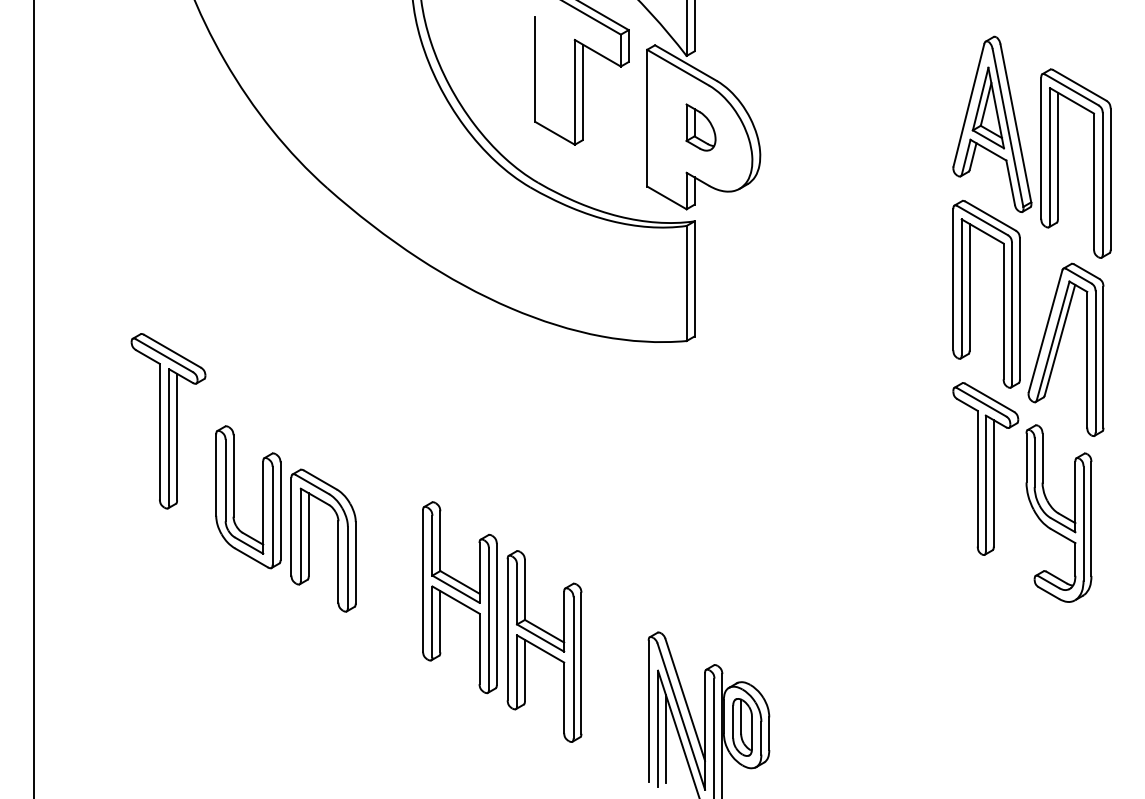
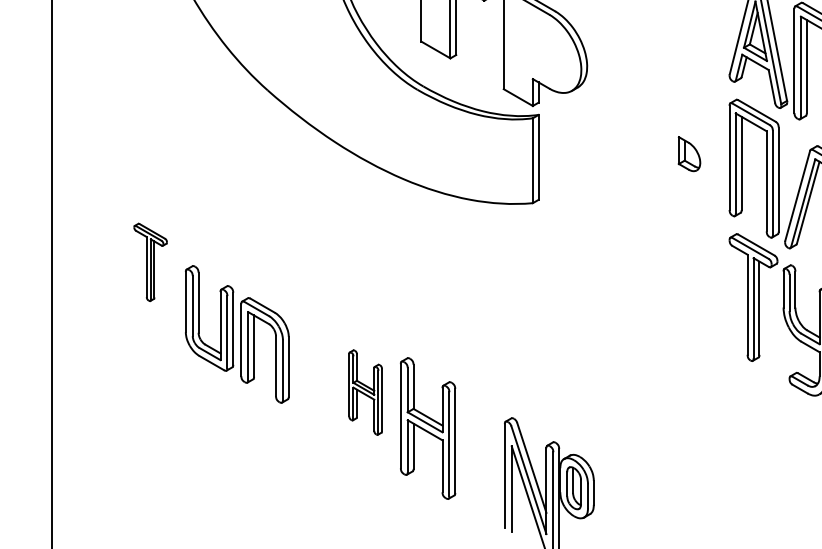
part: (700, 127) -> (689, 154), moved
part: (168, 421) -> (150, 262), size x0.6
part: (459, 597) -> (365, 392), size x0.6
line: (665, 738) -> (517, 496), removed

